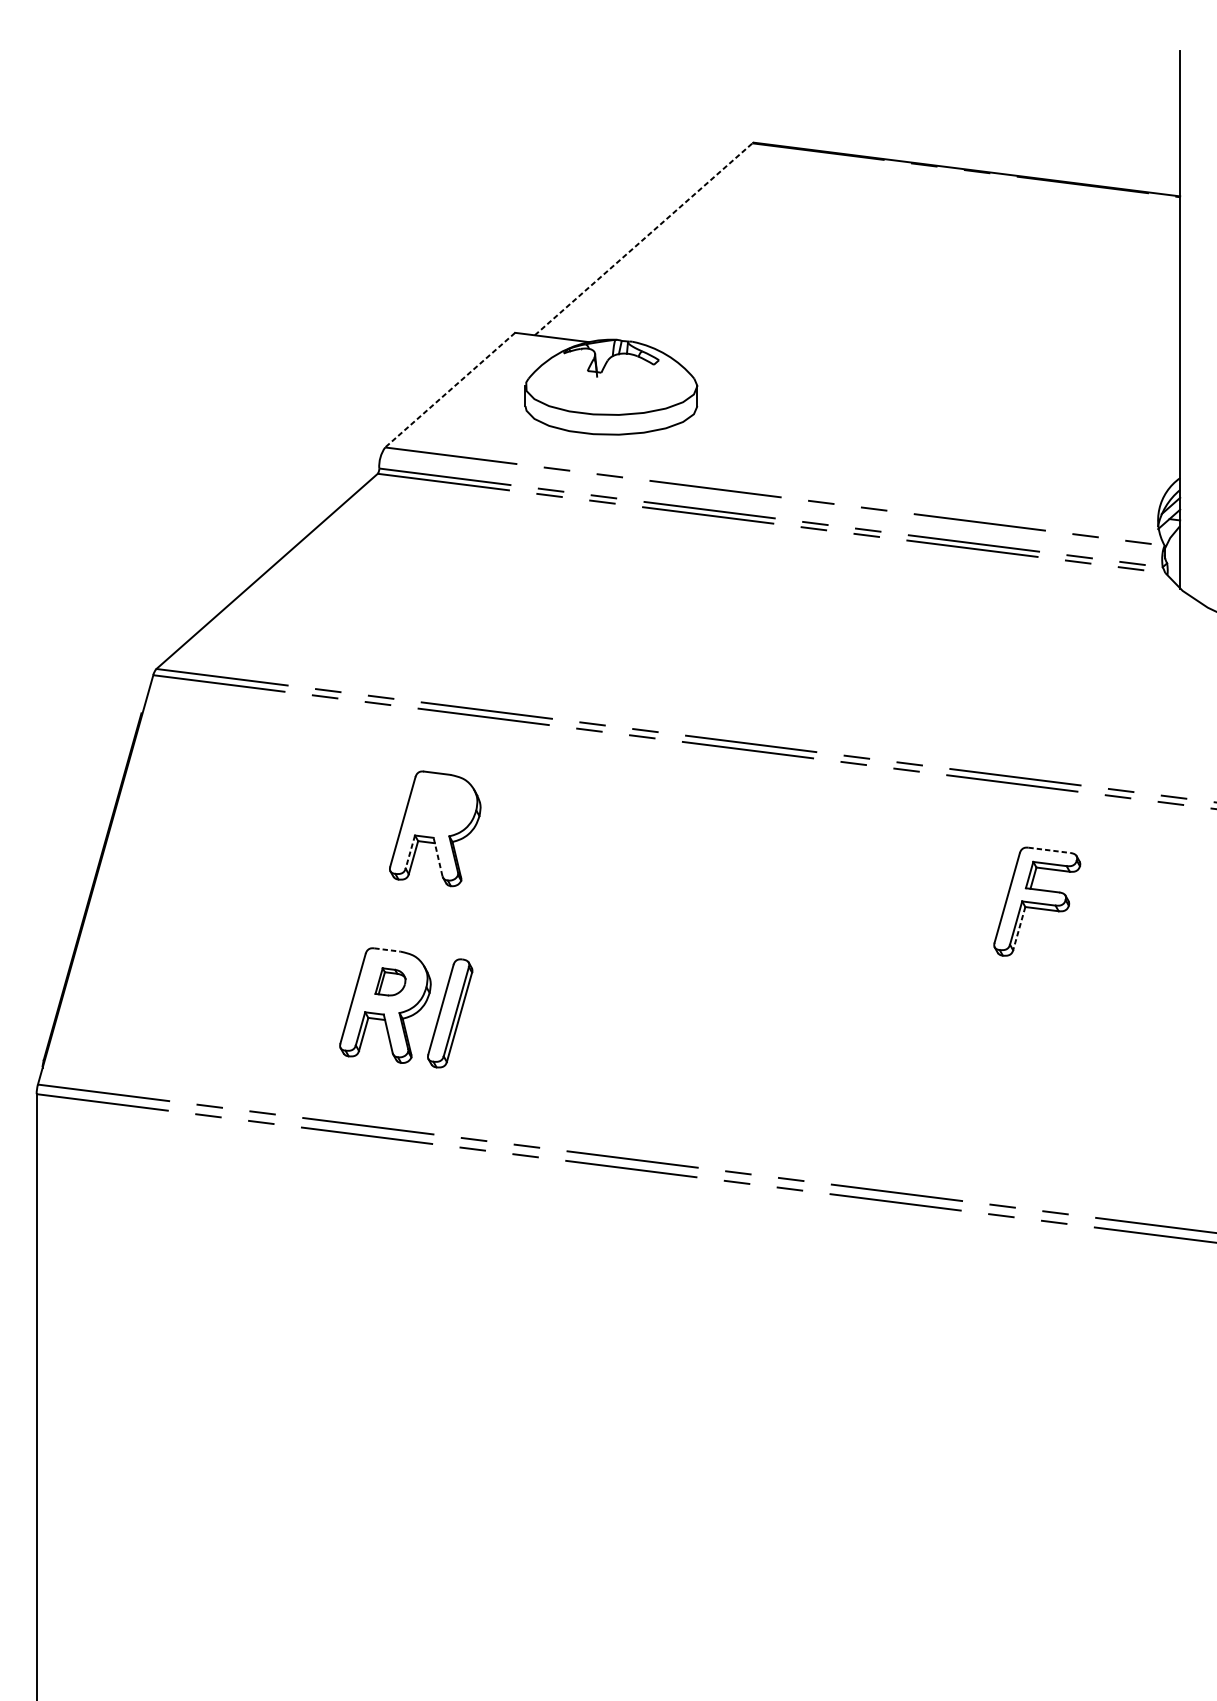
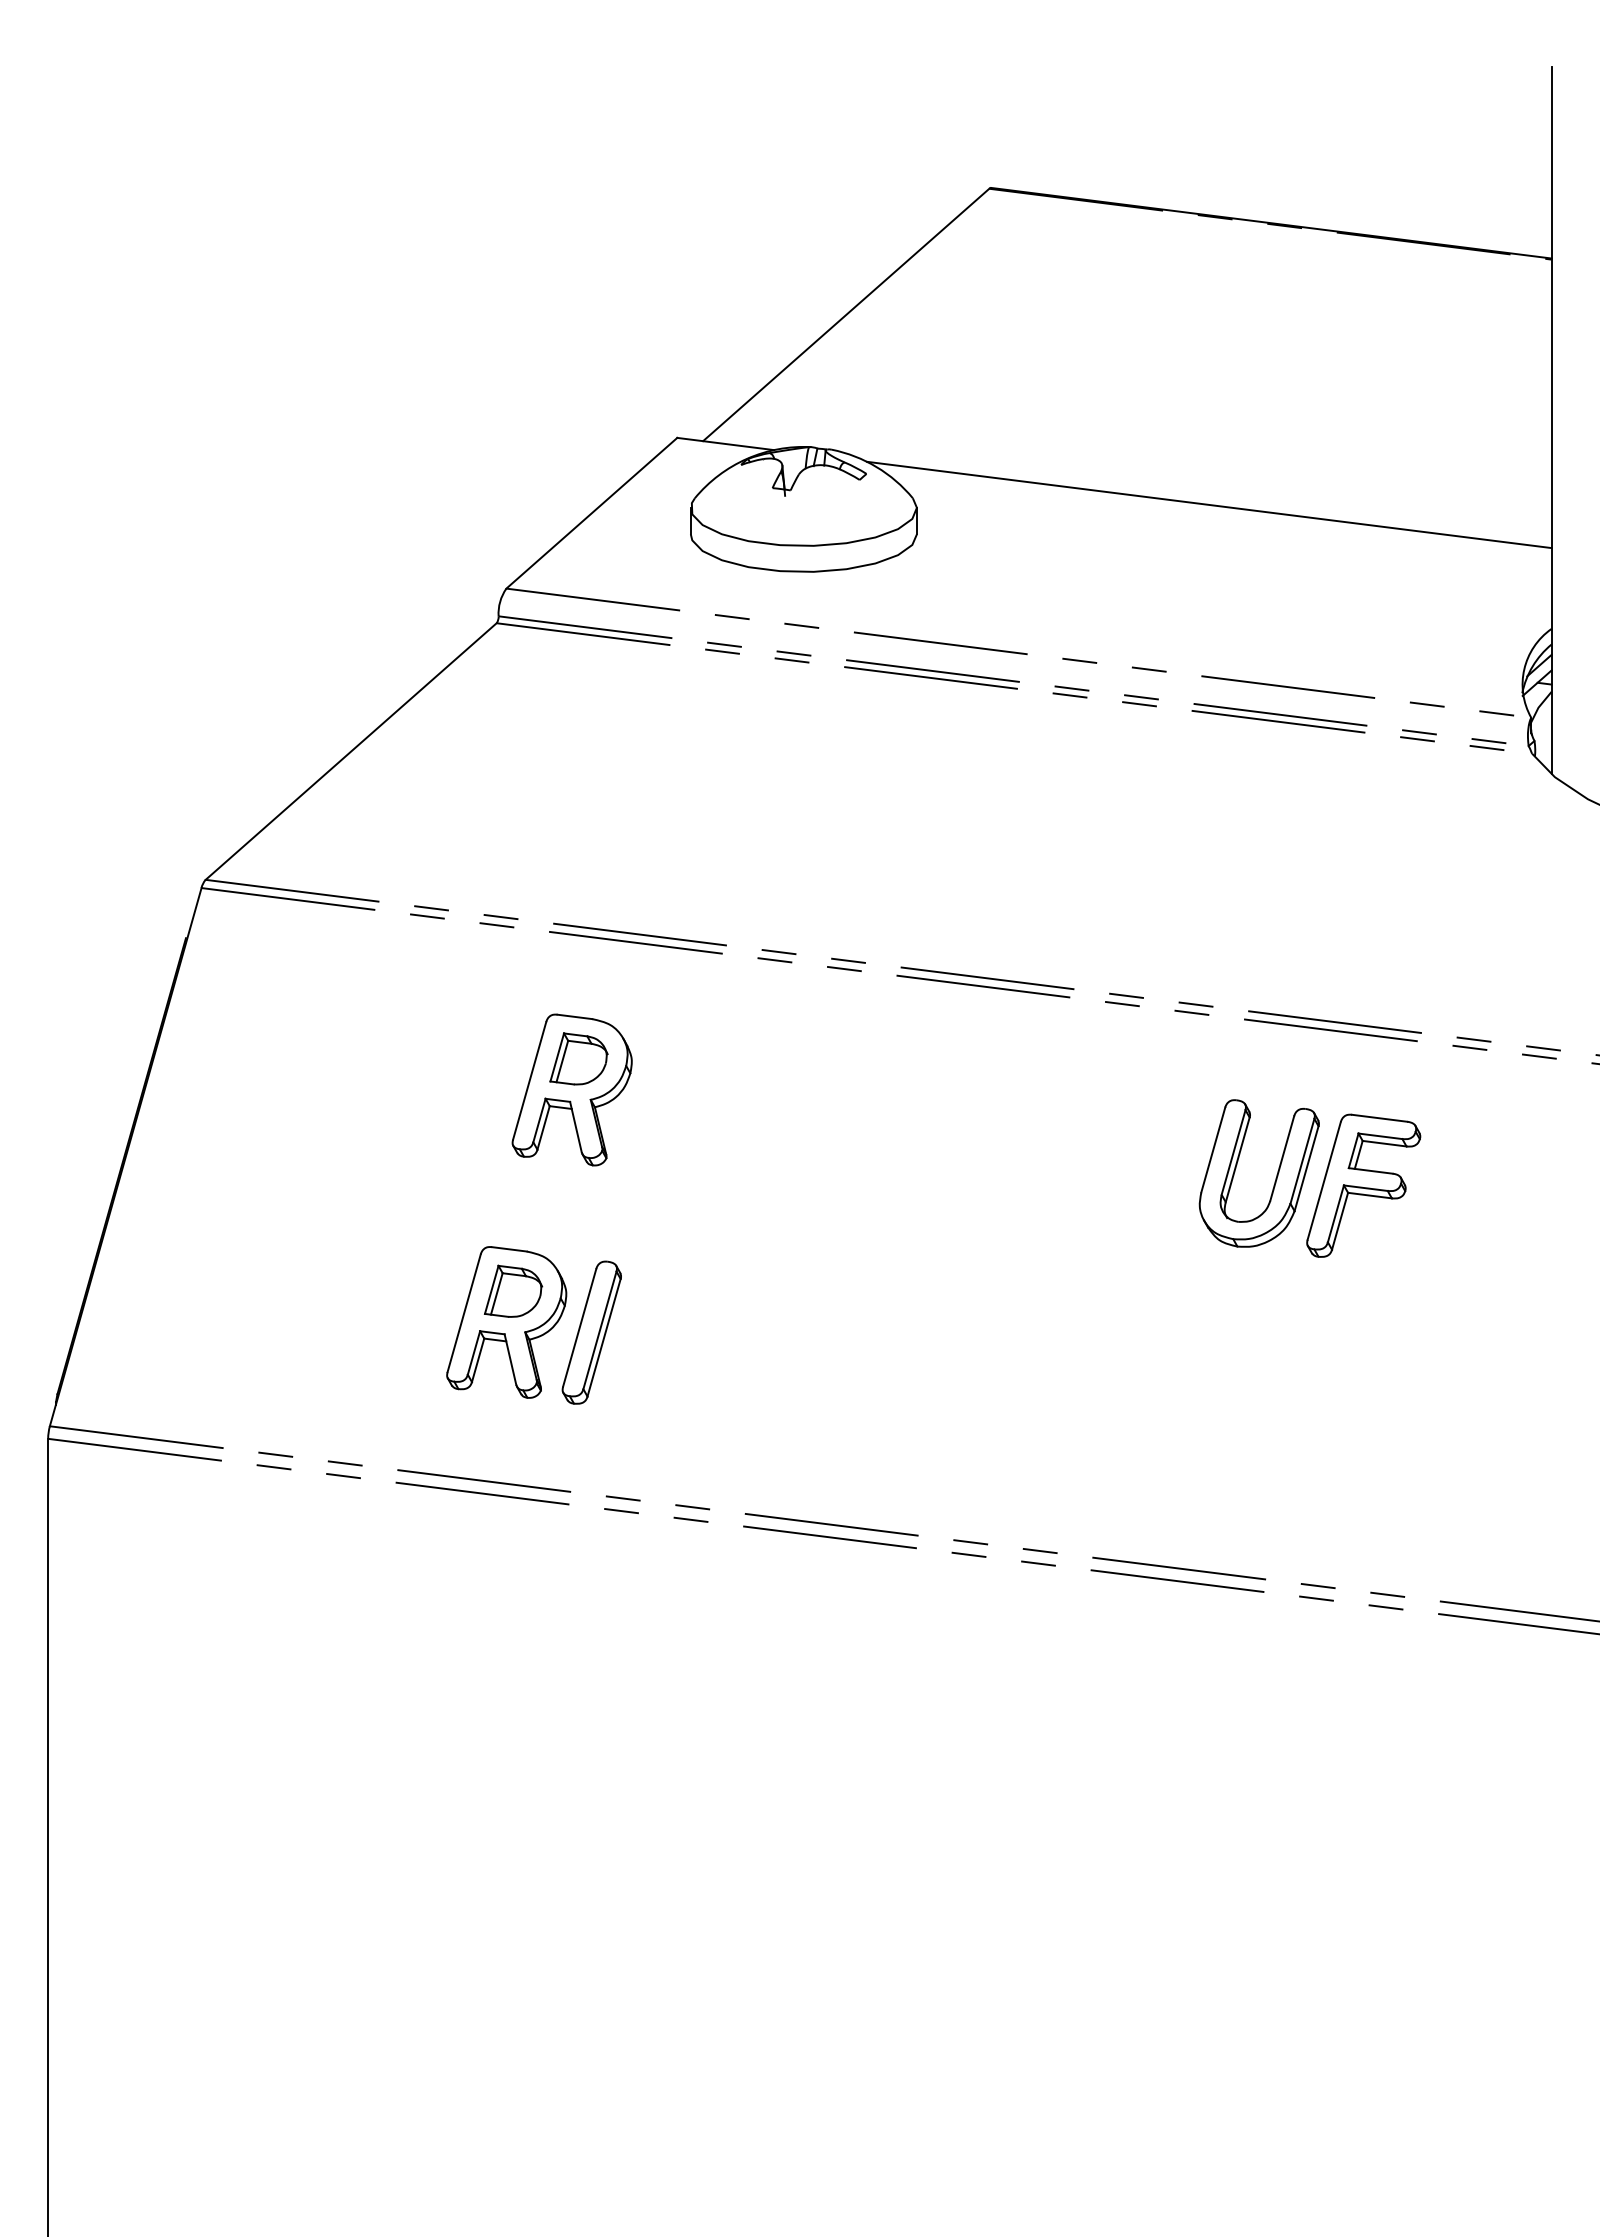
line: (643, 238) -> (846, 314), dashed -> solid
line: (919, 383) -> (1209, 504), added
line: (449, 390) -> (591, 513), dashed -> solid
part: (440, 804) -> (578, 1058), added
line: (1049, 850) -> (1379, 1118), dashed -> solid
line: (410, 852) -> (539, 1120), dashed -> solid
line: (437, 857) -> (575, 1127), dashed -> solid
part: (970, 896) -> (1275, 1178), added
line: (1019, 928) -> (1340, 1221), dashed -> solid
line: (387, 950) -> (509, 1249), dashed -> solid
part: (390, 981) -> (513, 1290), size x1.43

